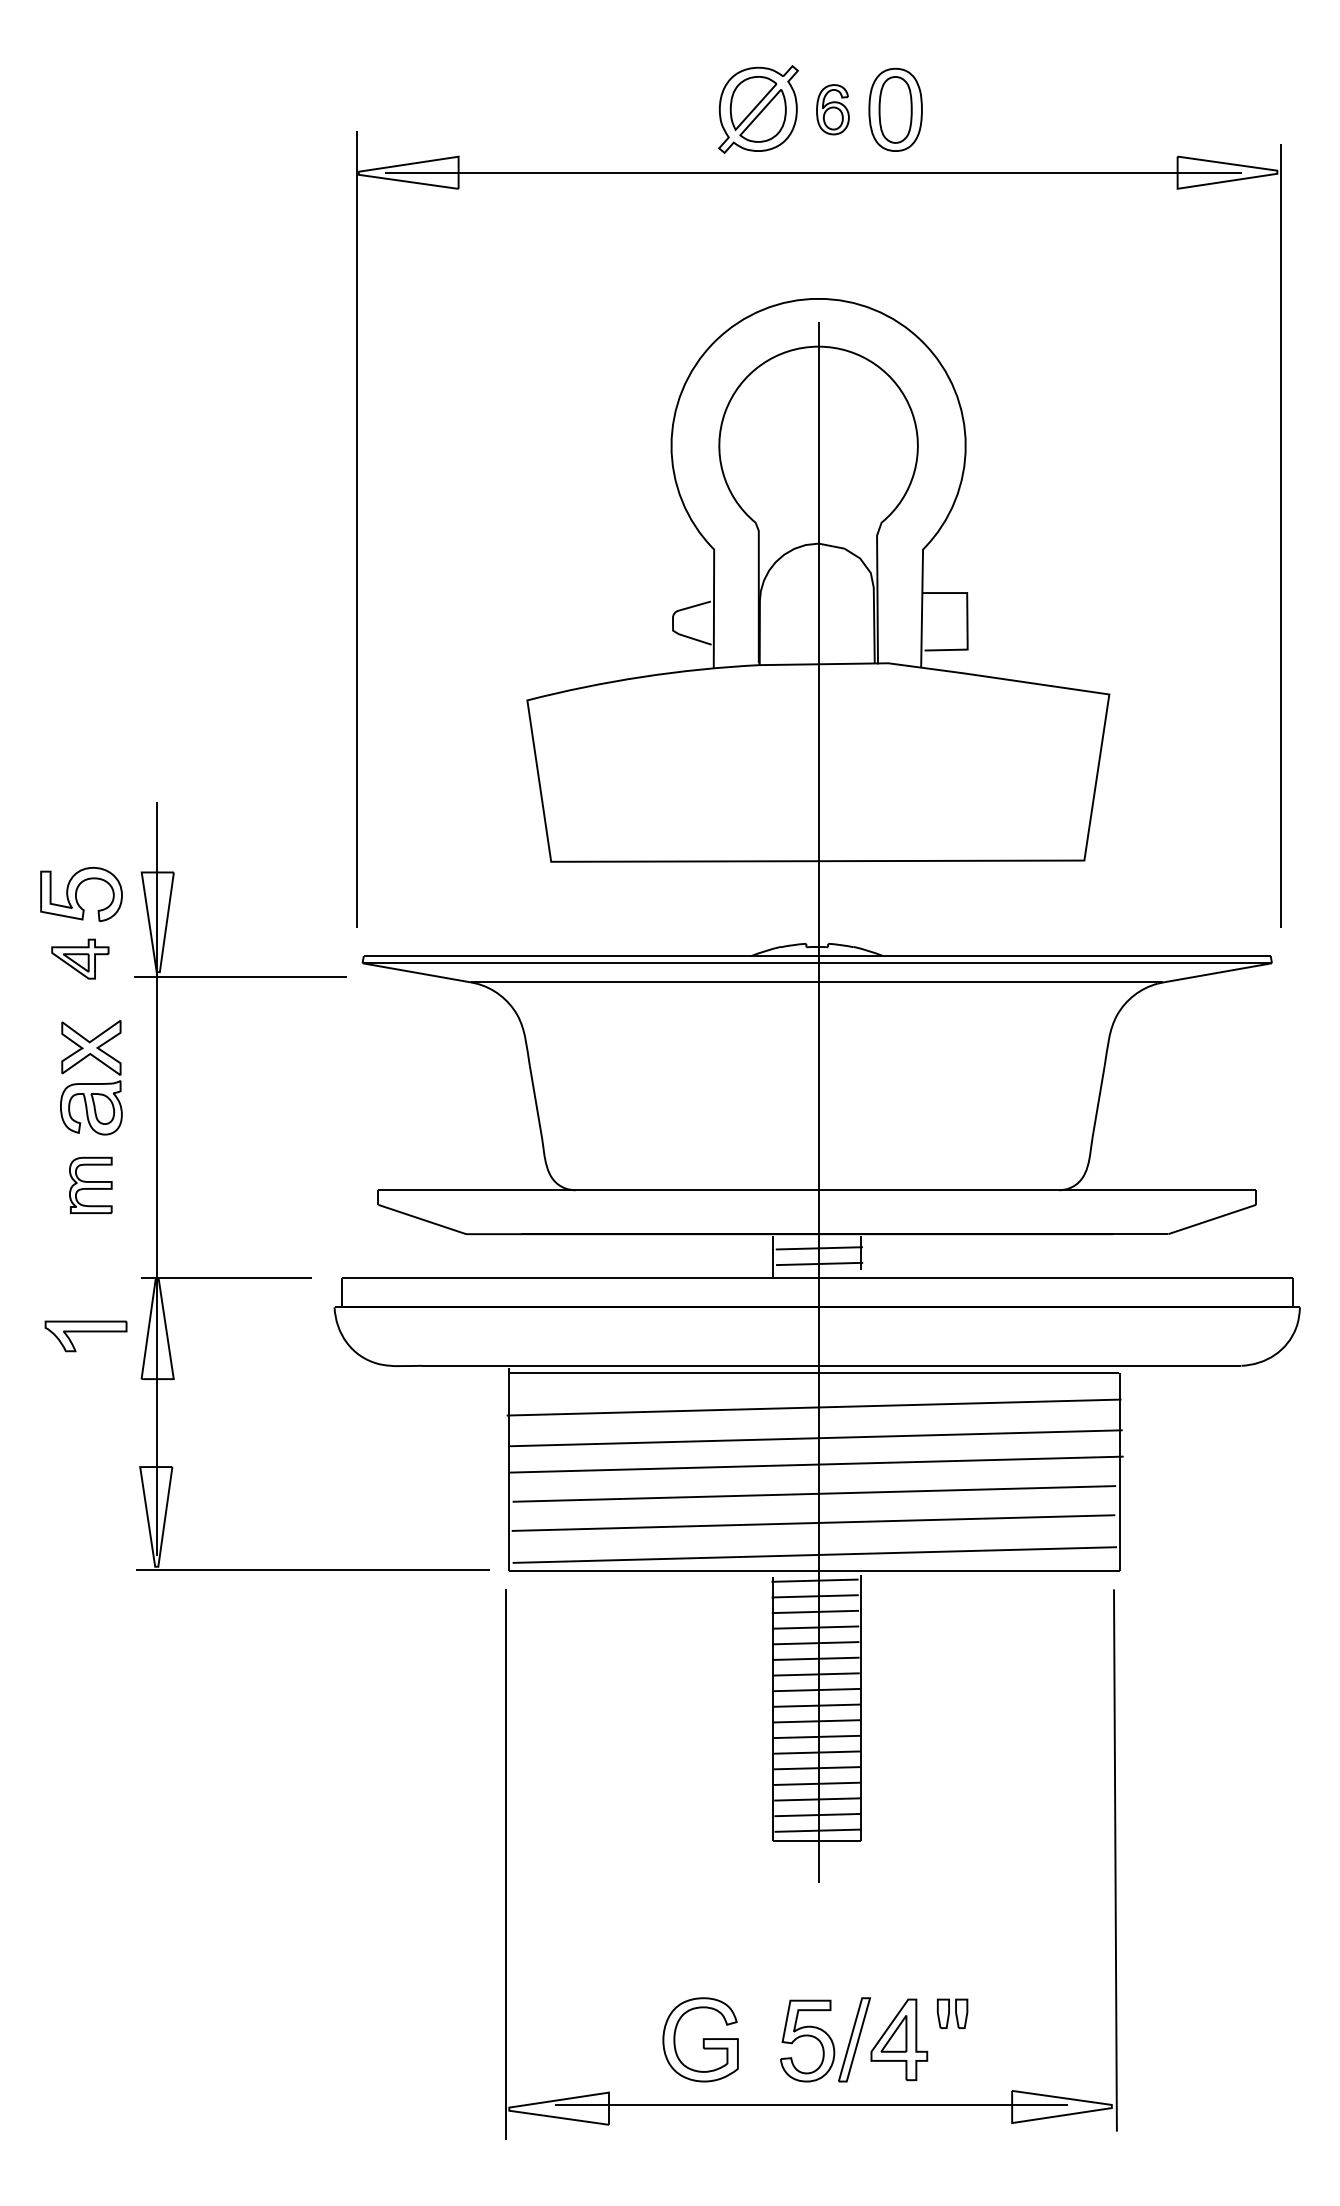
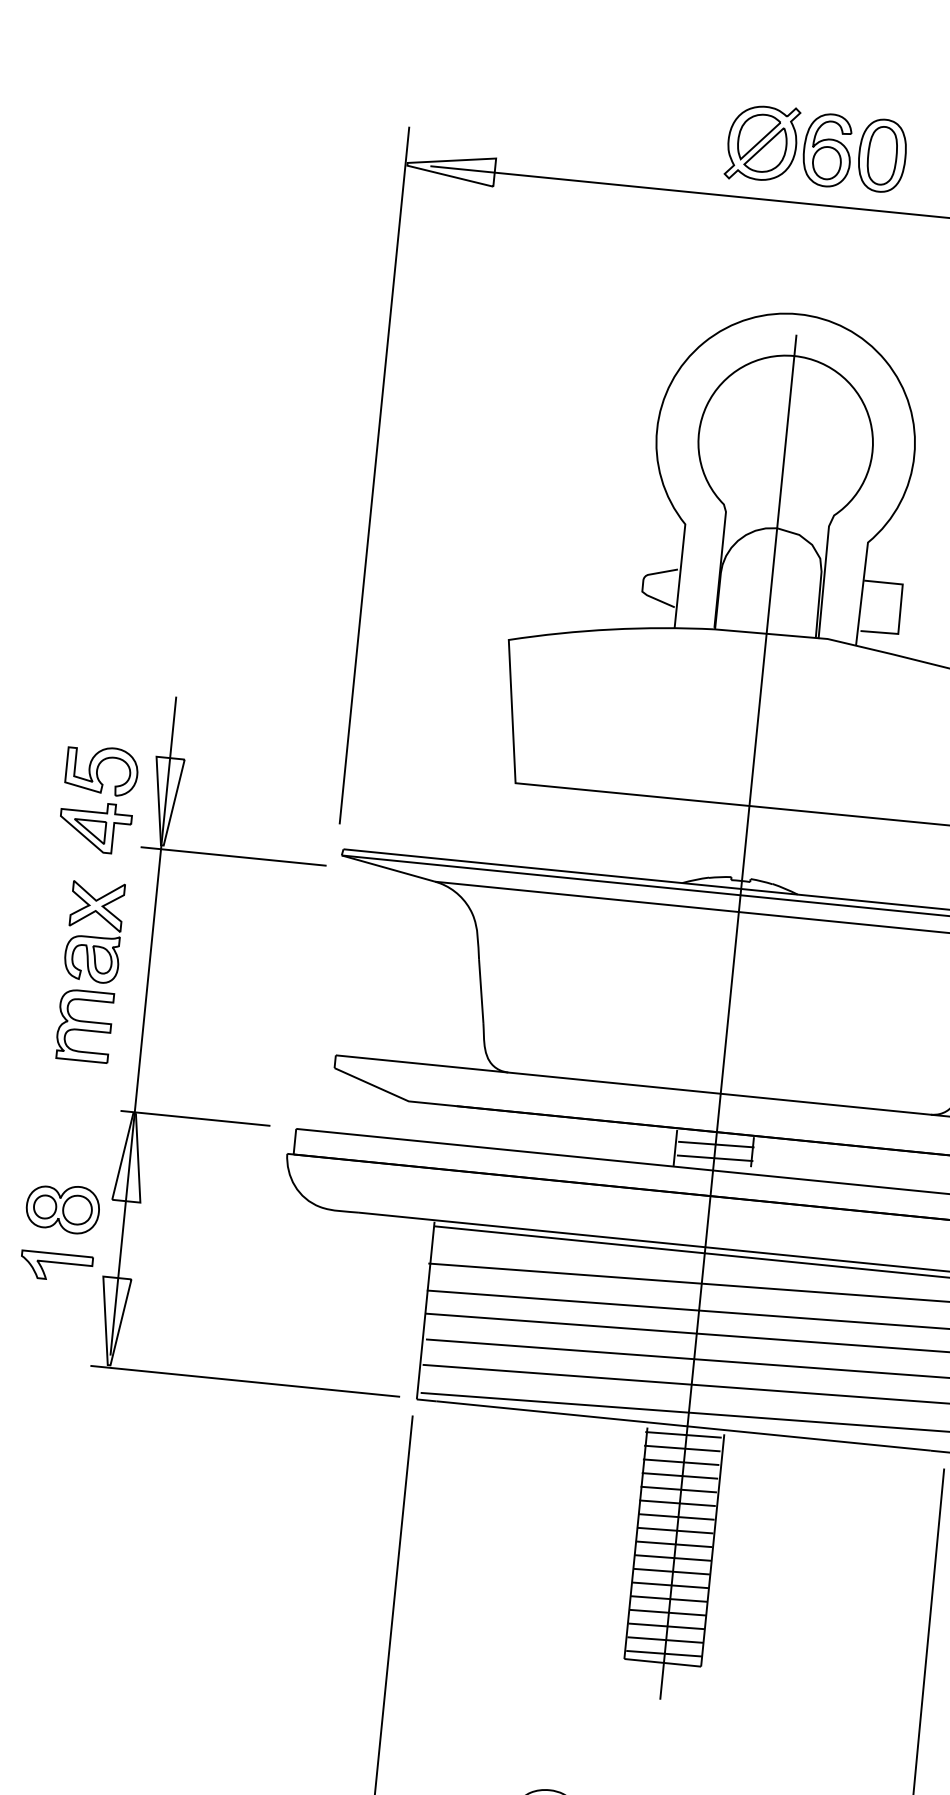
part: (832, 109) -> (827, 149), size x1.67
part: (80, 958) -> (95, 826), size x1.43
part: (90, 1185) -> (84, 1026), size x1.43
part: (85, 1336) -> (55, 1266), moved
part: (86, 1394) -> (62, 1208), added

